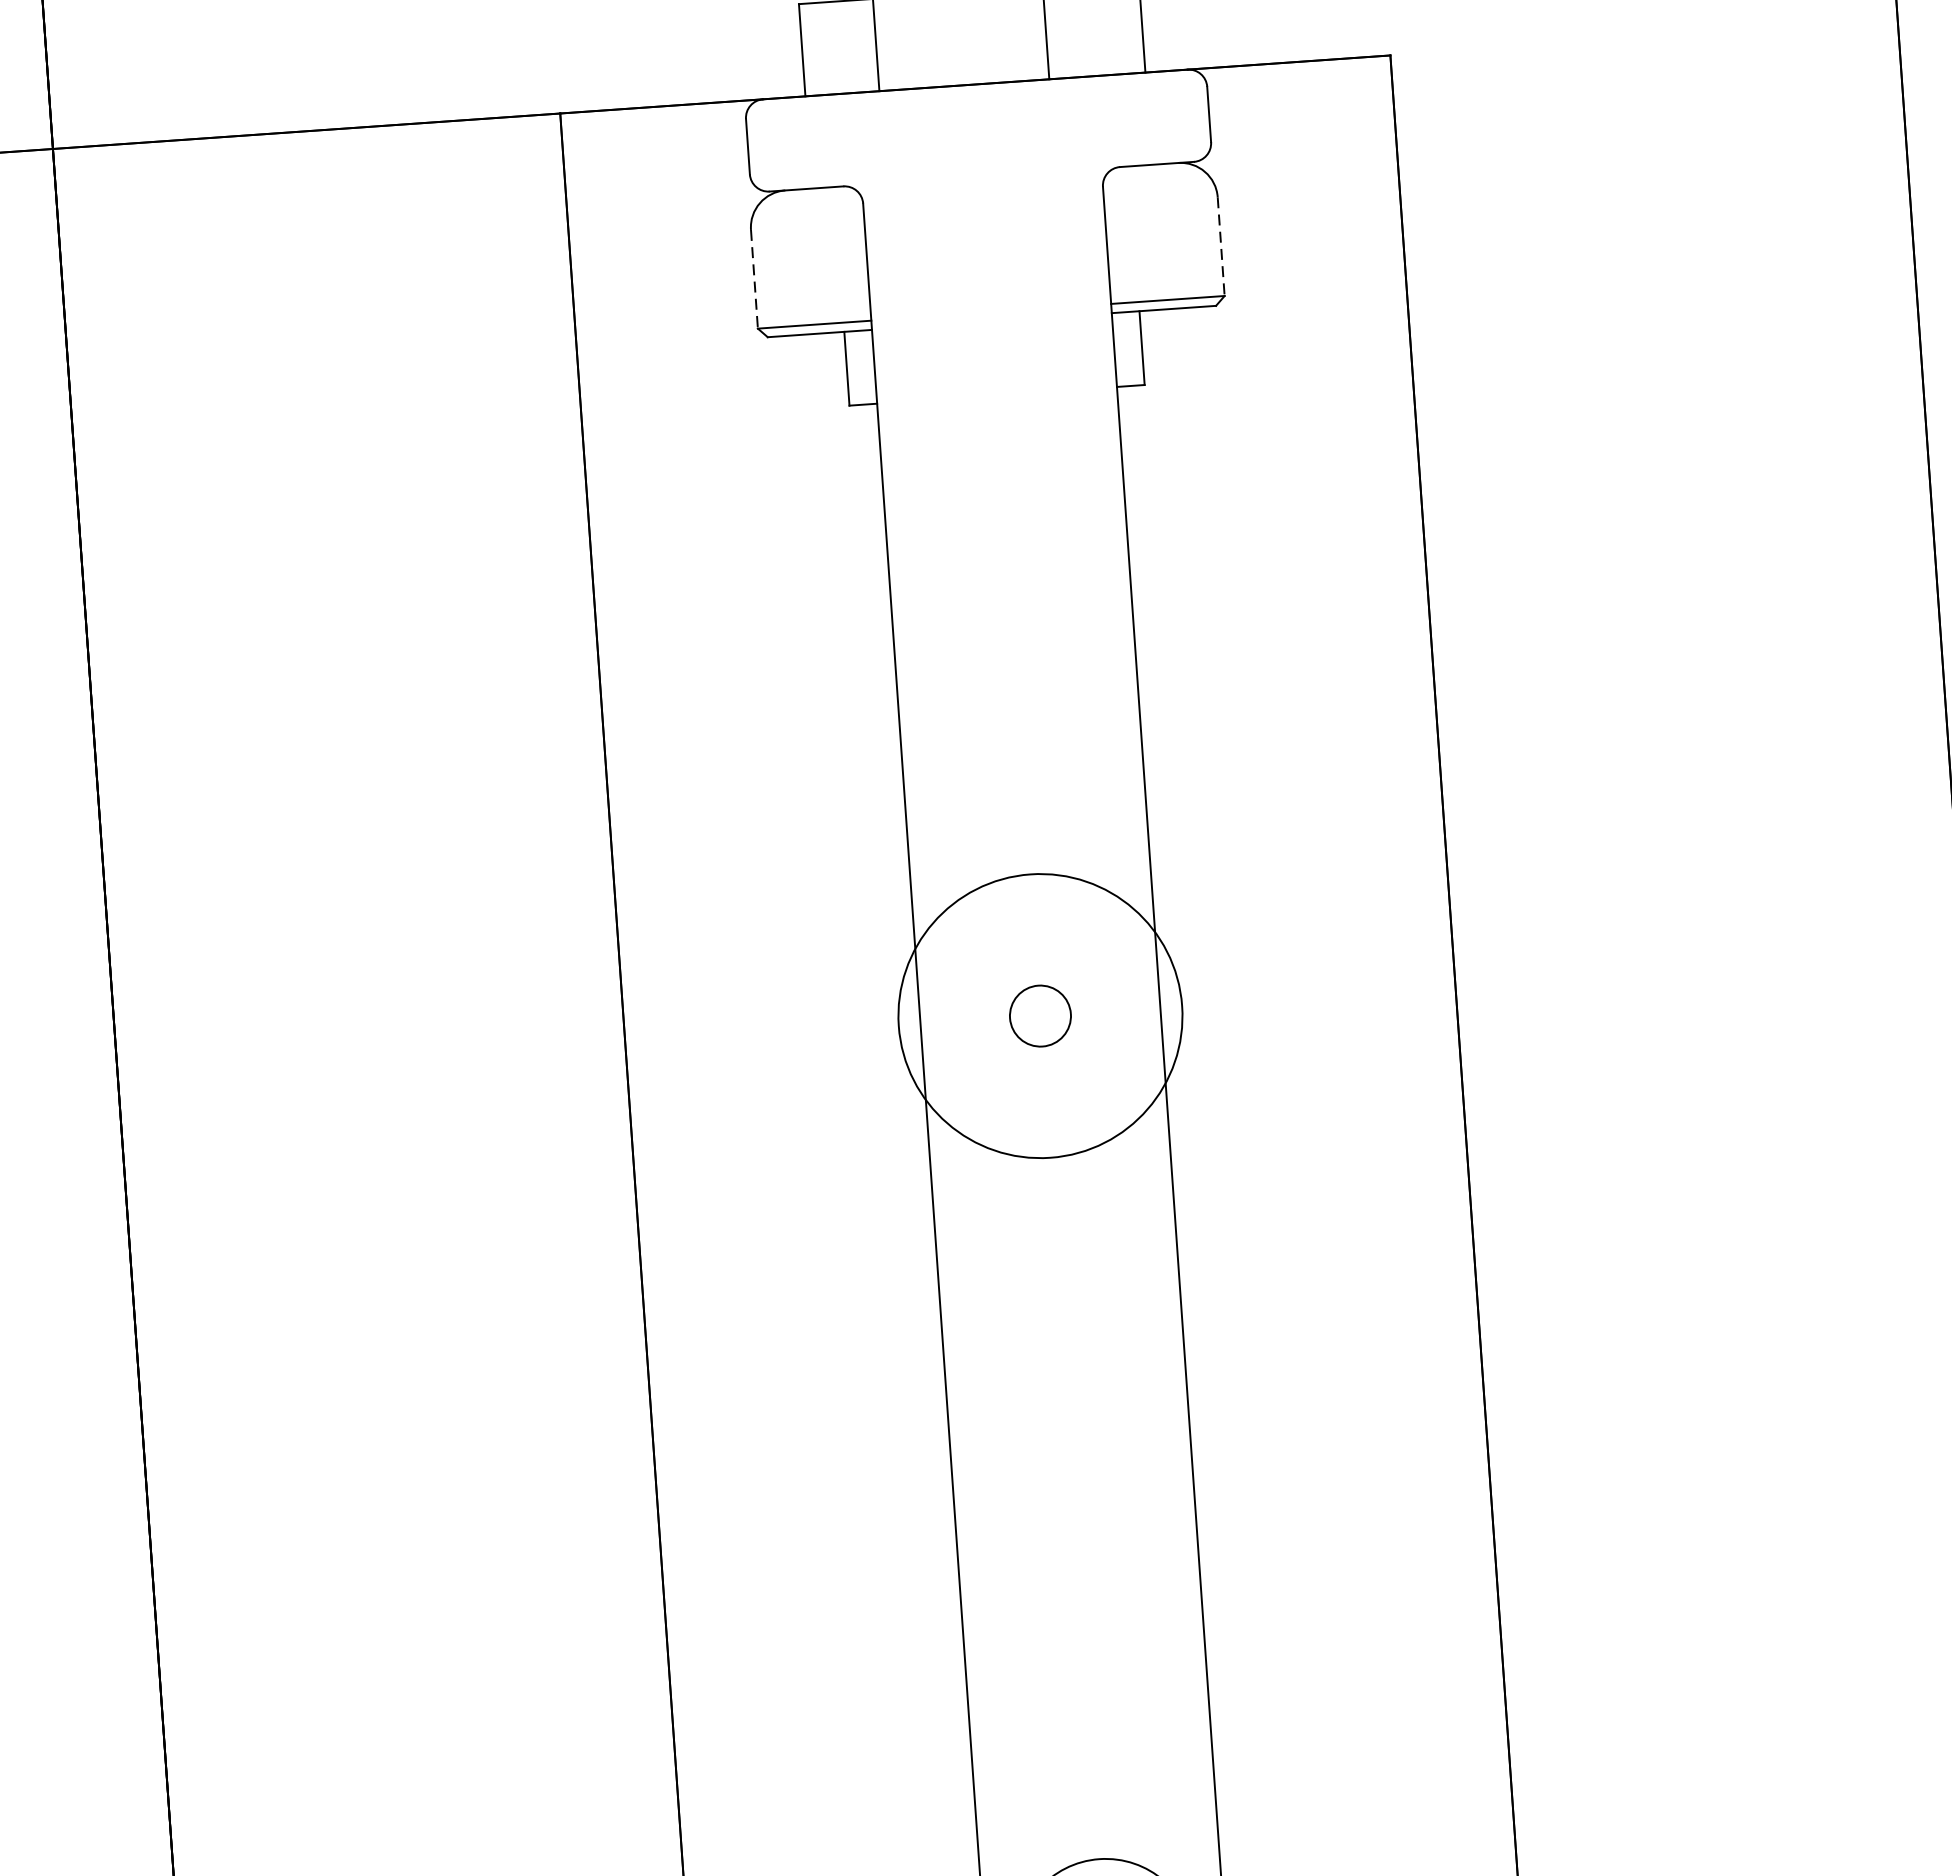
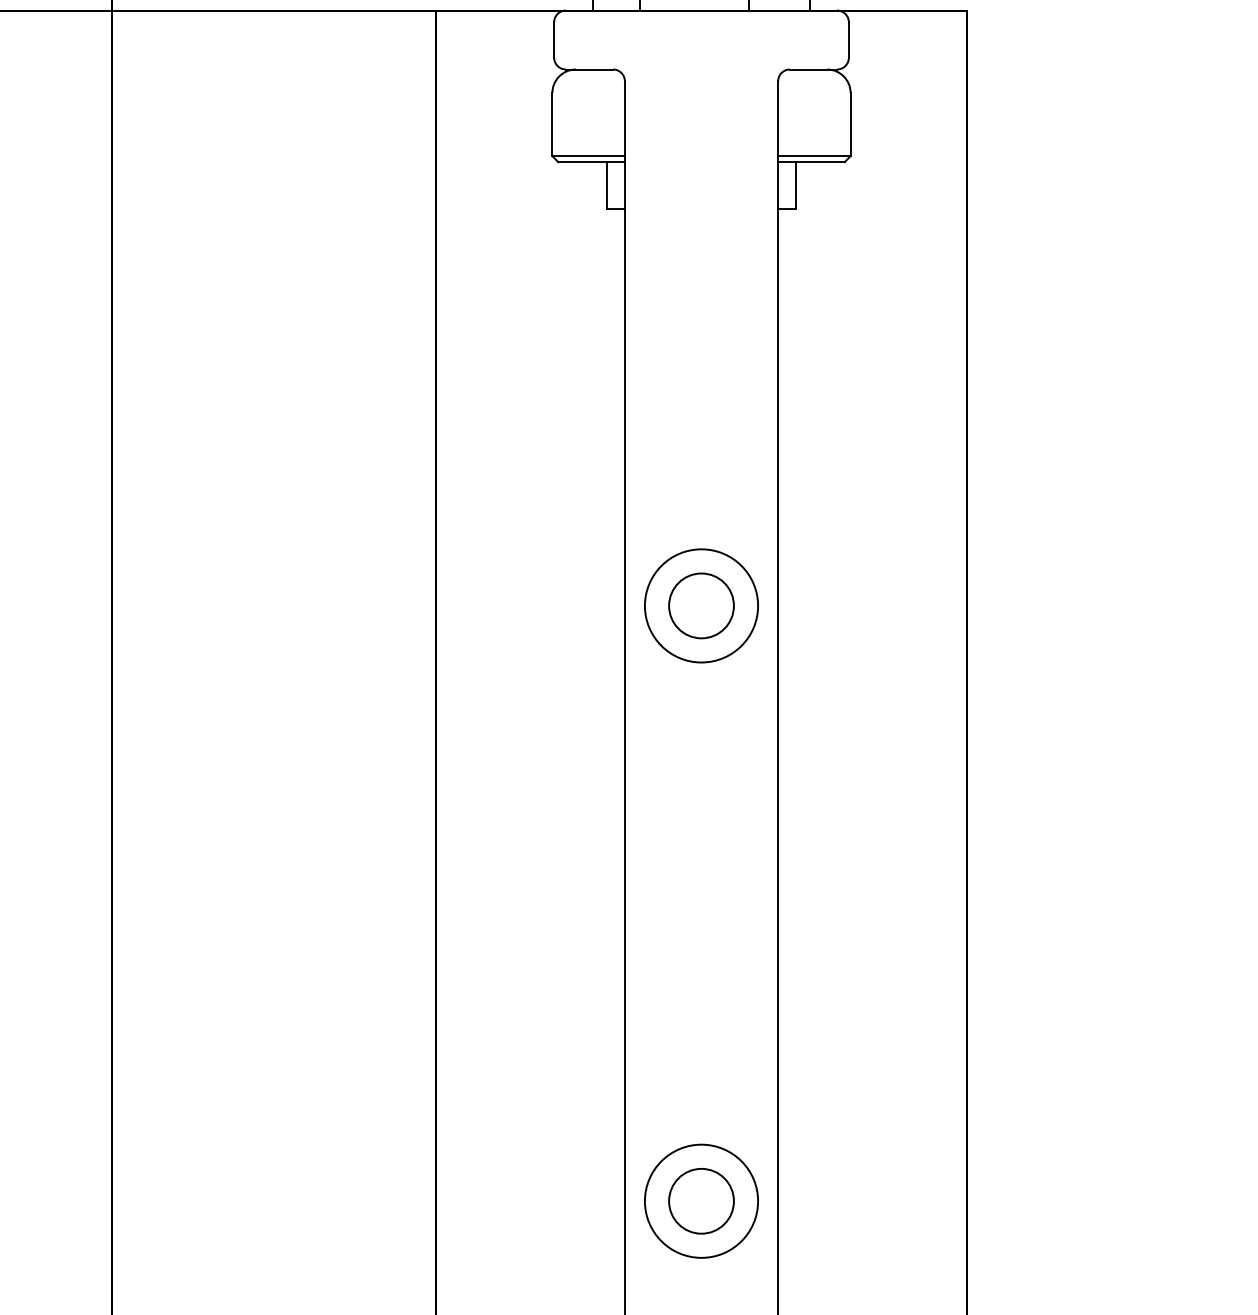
line: (1220, 246) -> (850, 124), dashed -> solid
line: (754, 279) -> (552, 124), dashed -> solid
circle: (1040, 1015) -> (701, 605), size x0.62
circle: (1040, 1015) -> (701, 605), size x1.67

